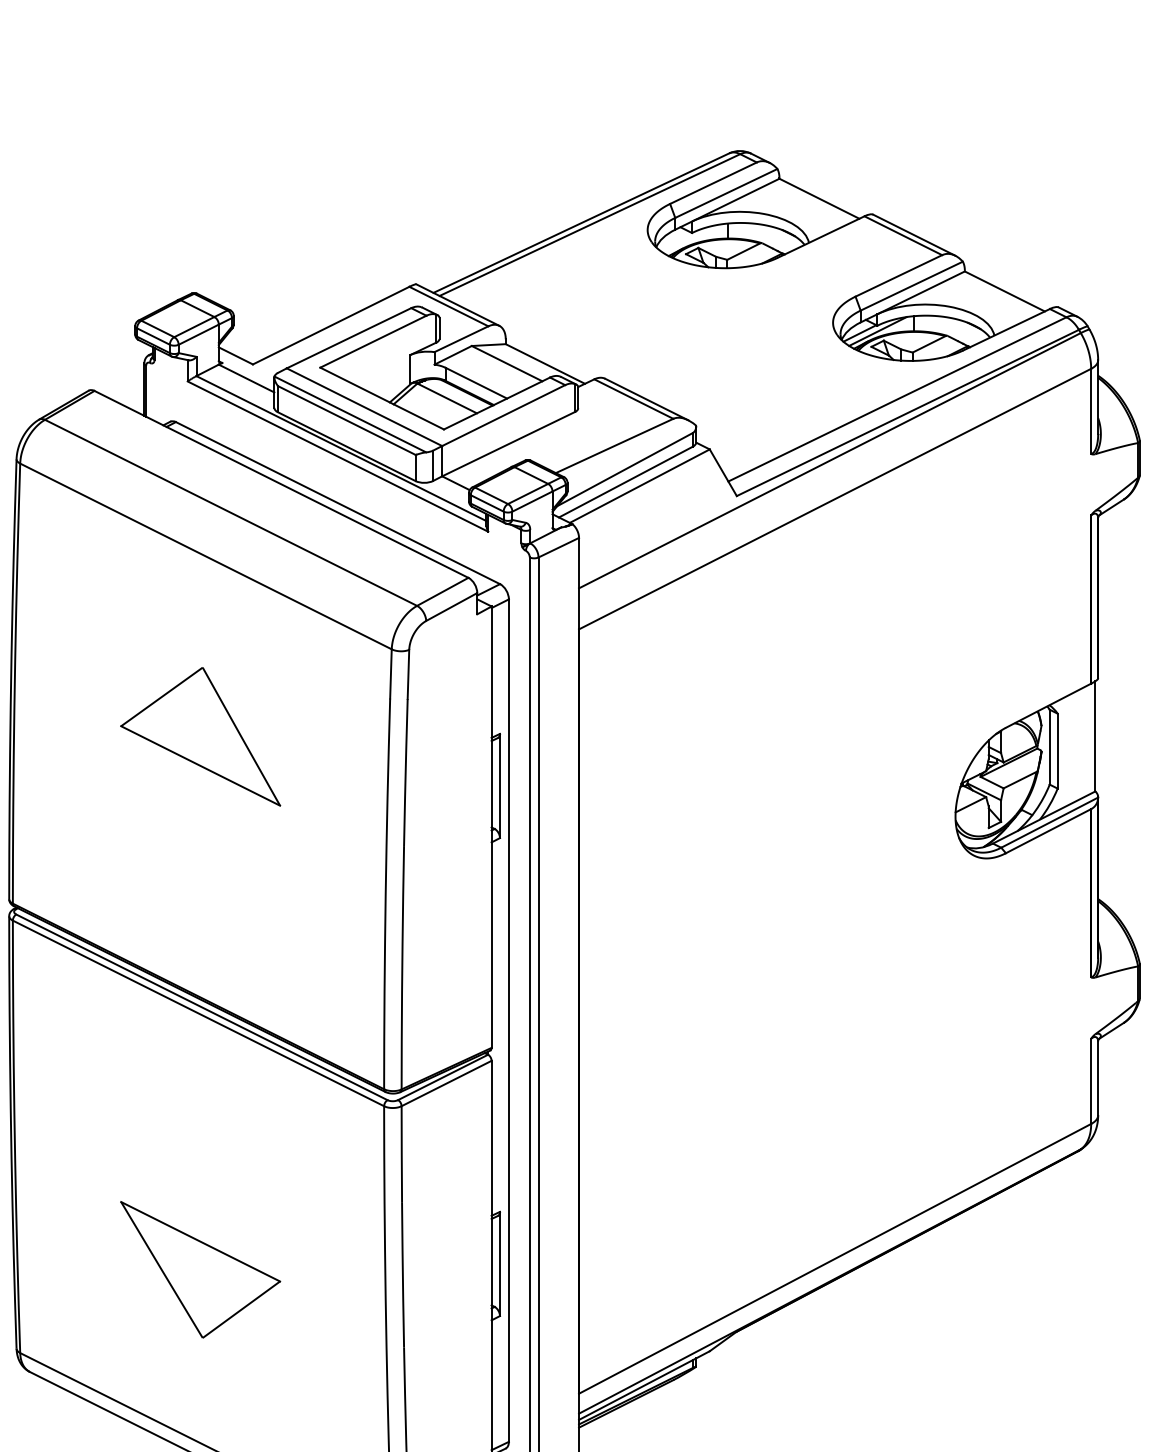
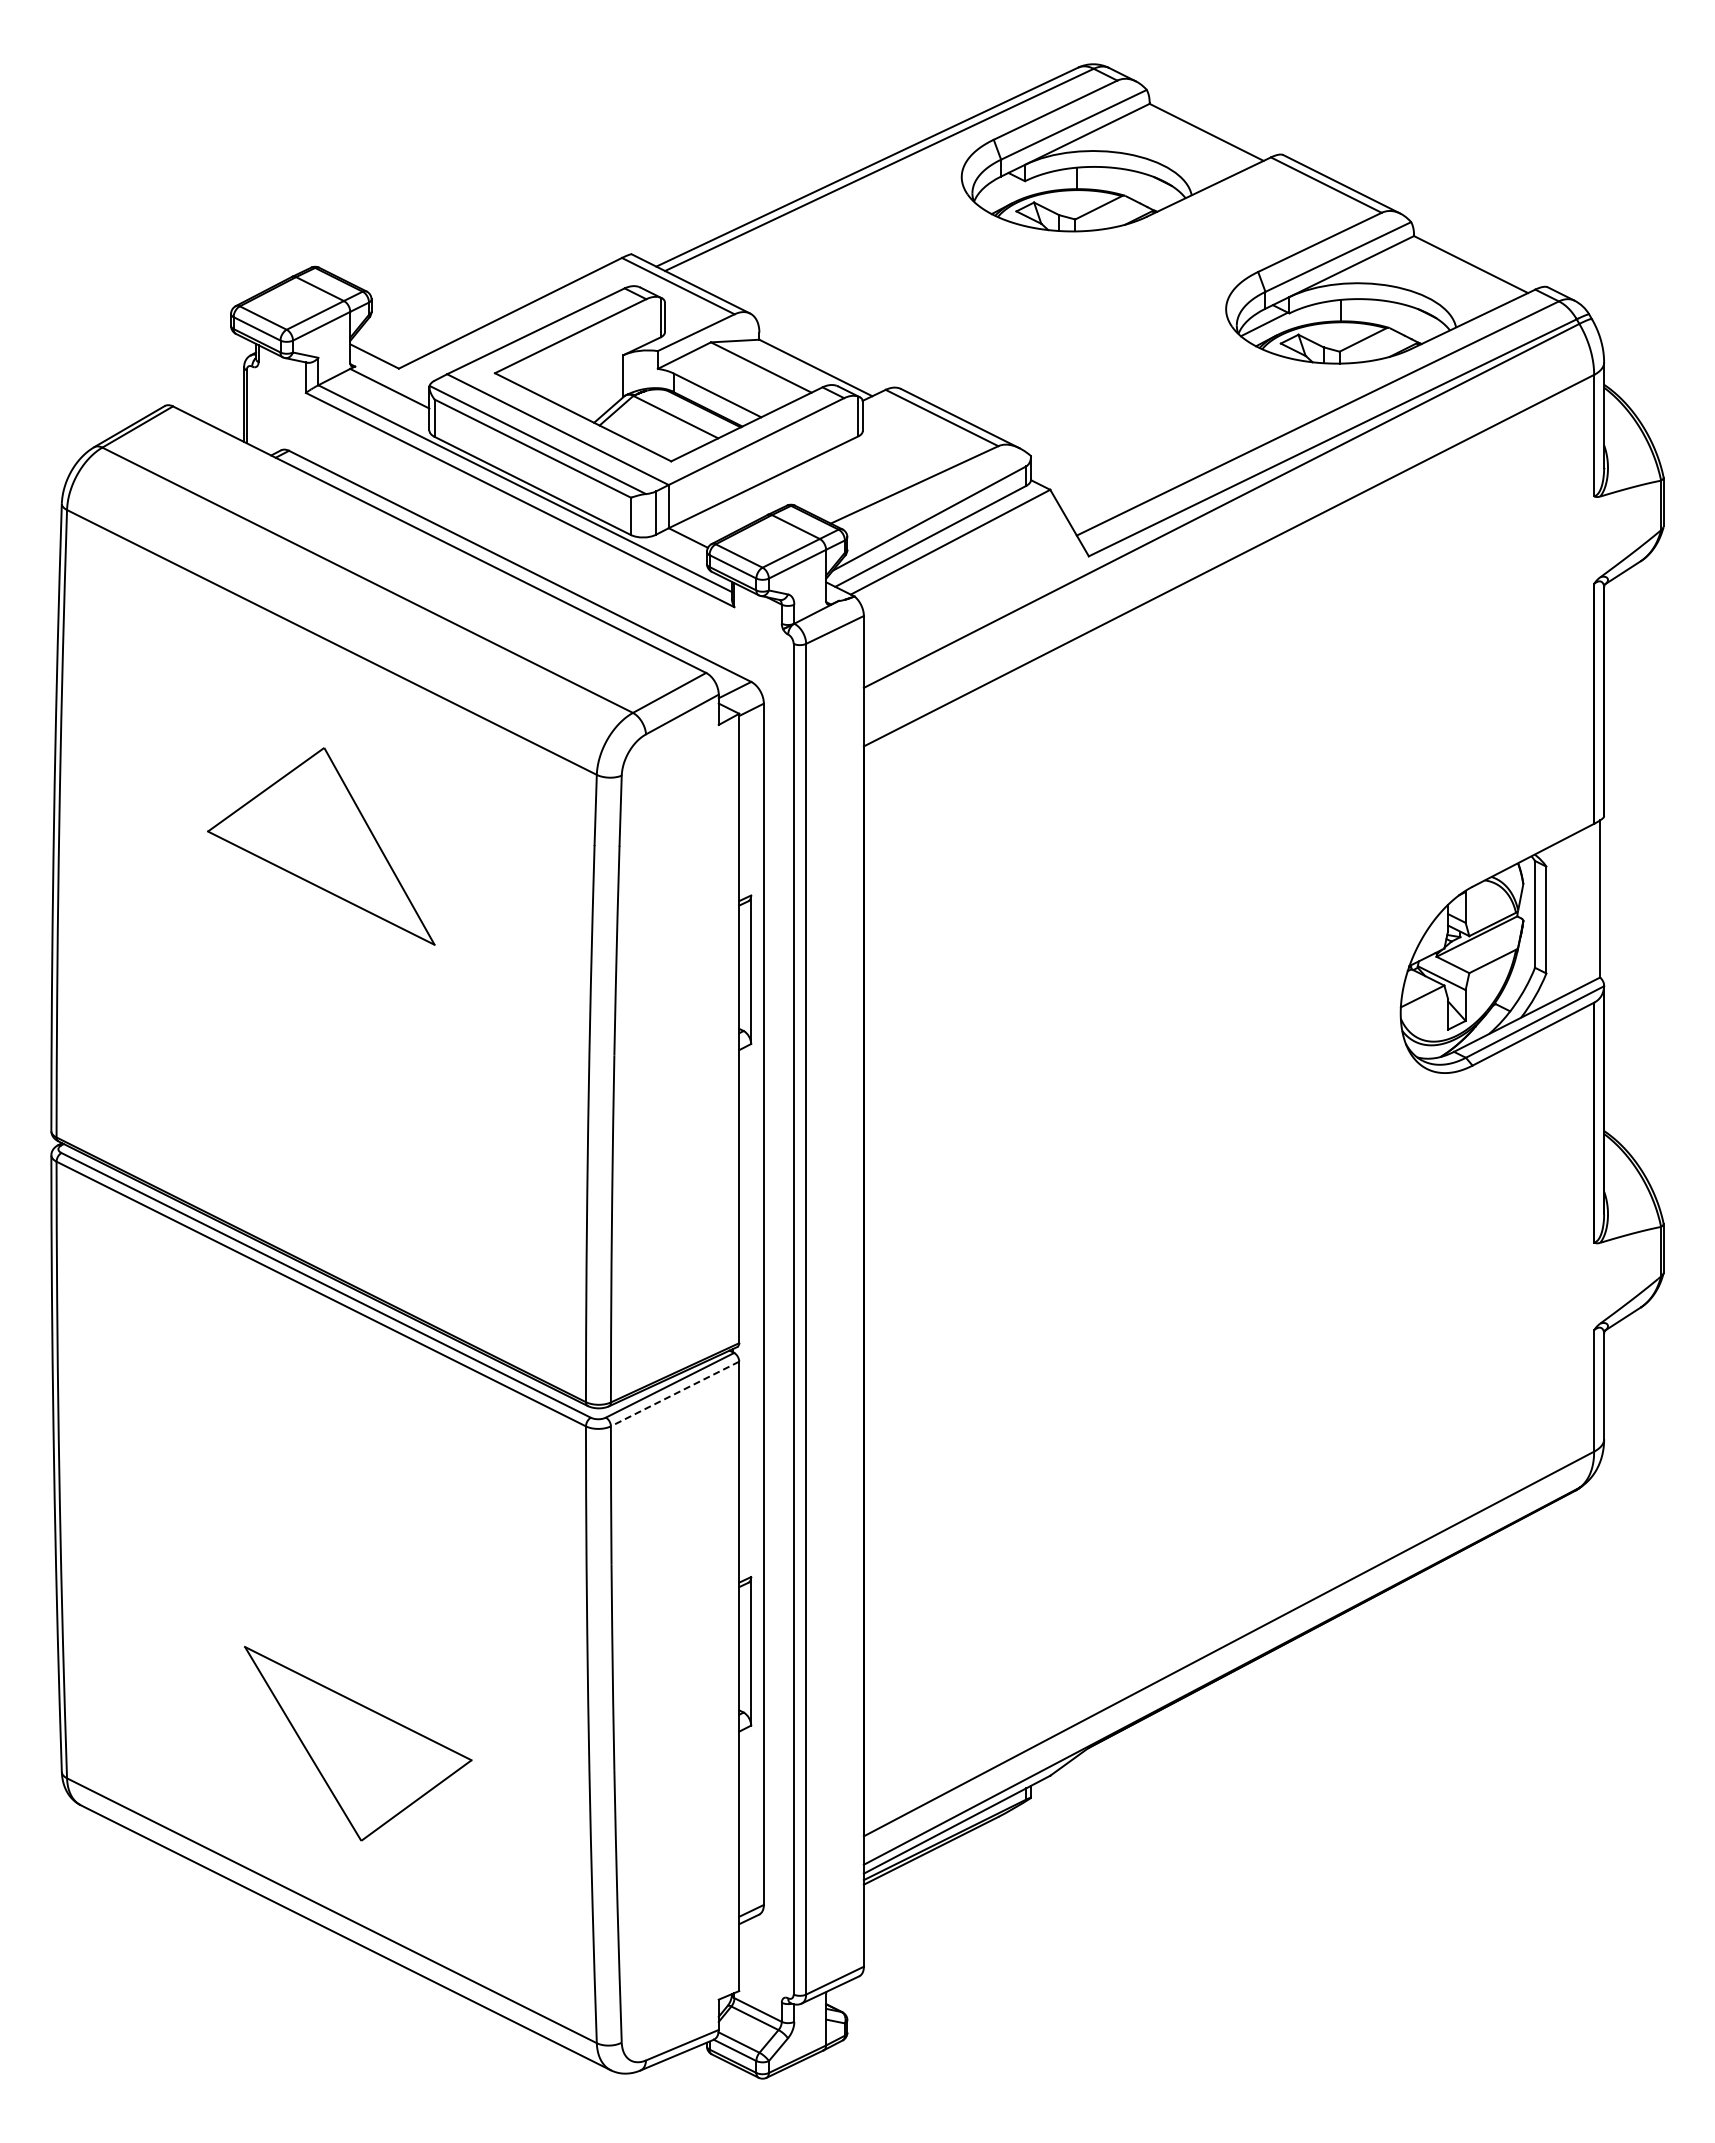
line: (878, 331) -> (1290, 321), removed
part: (200, 736) -> (321, 846), moved
line: (446, 1083) -> (675, 1394), solid -> dashed
part: (200, 1269) -> (358, 1743), moved

